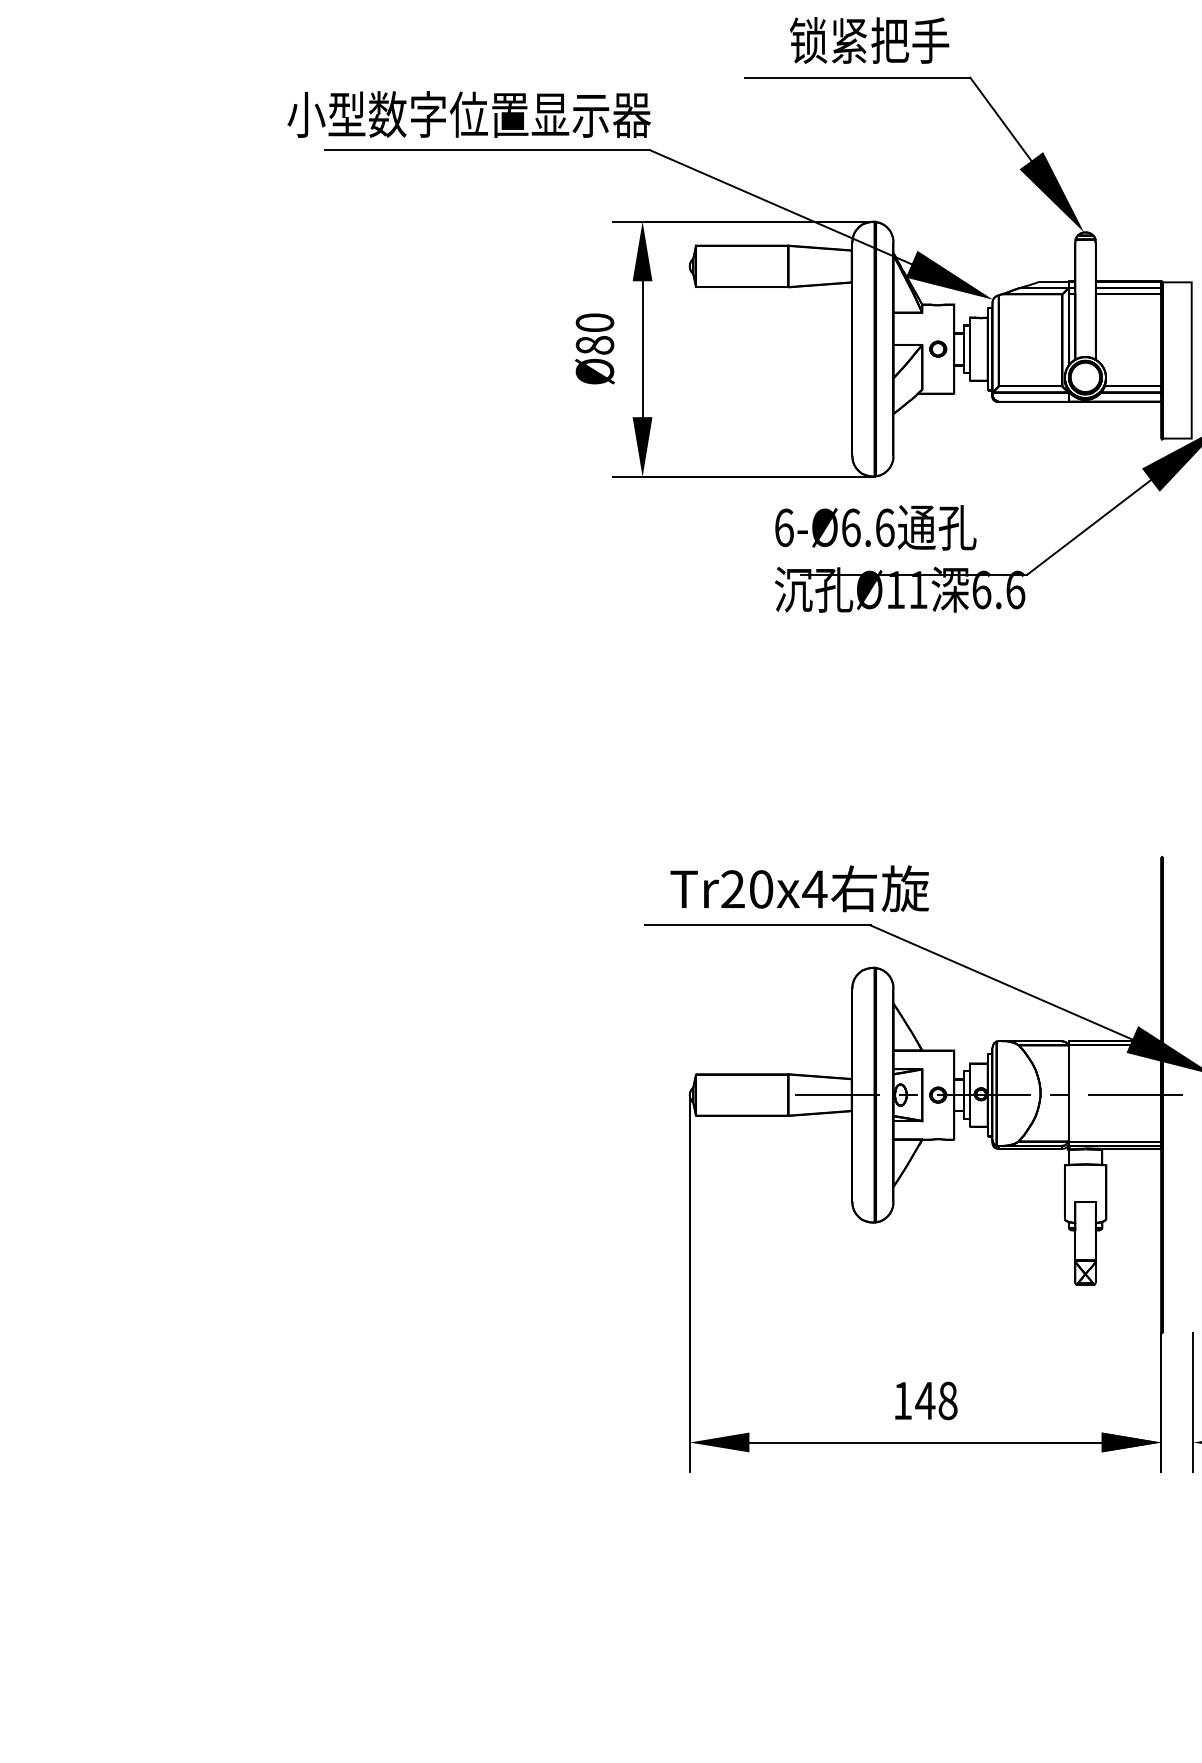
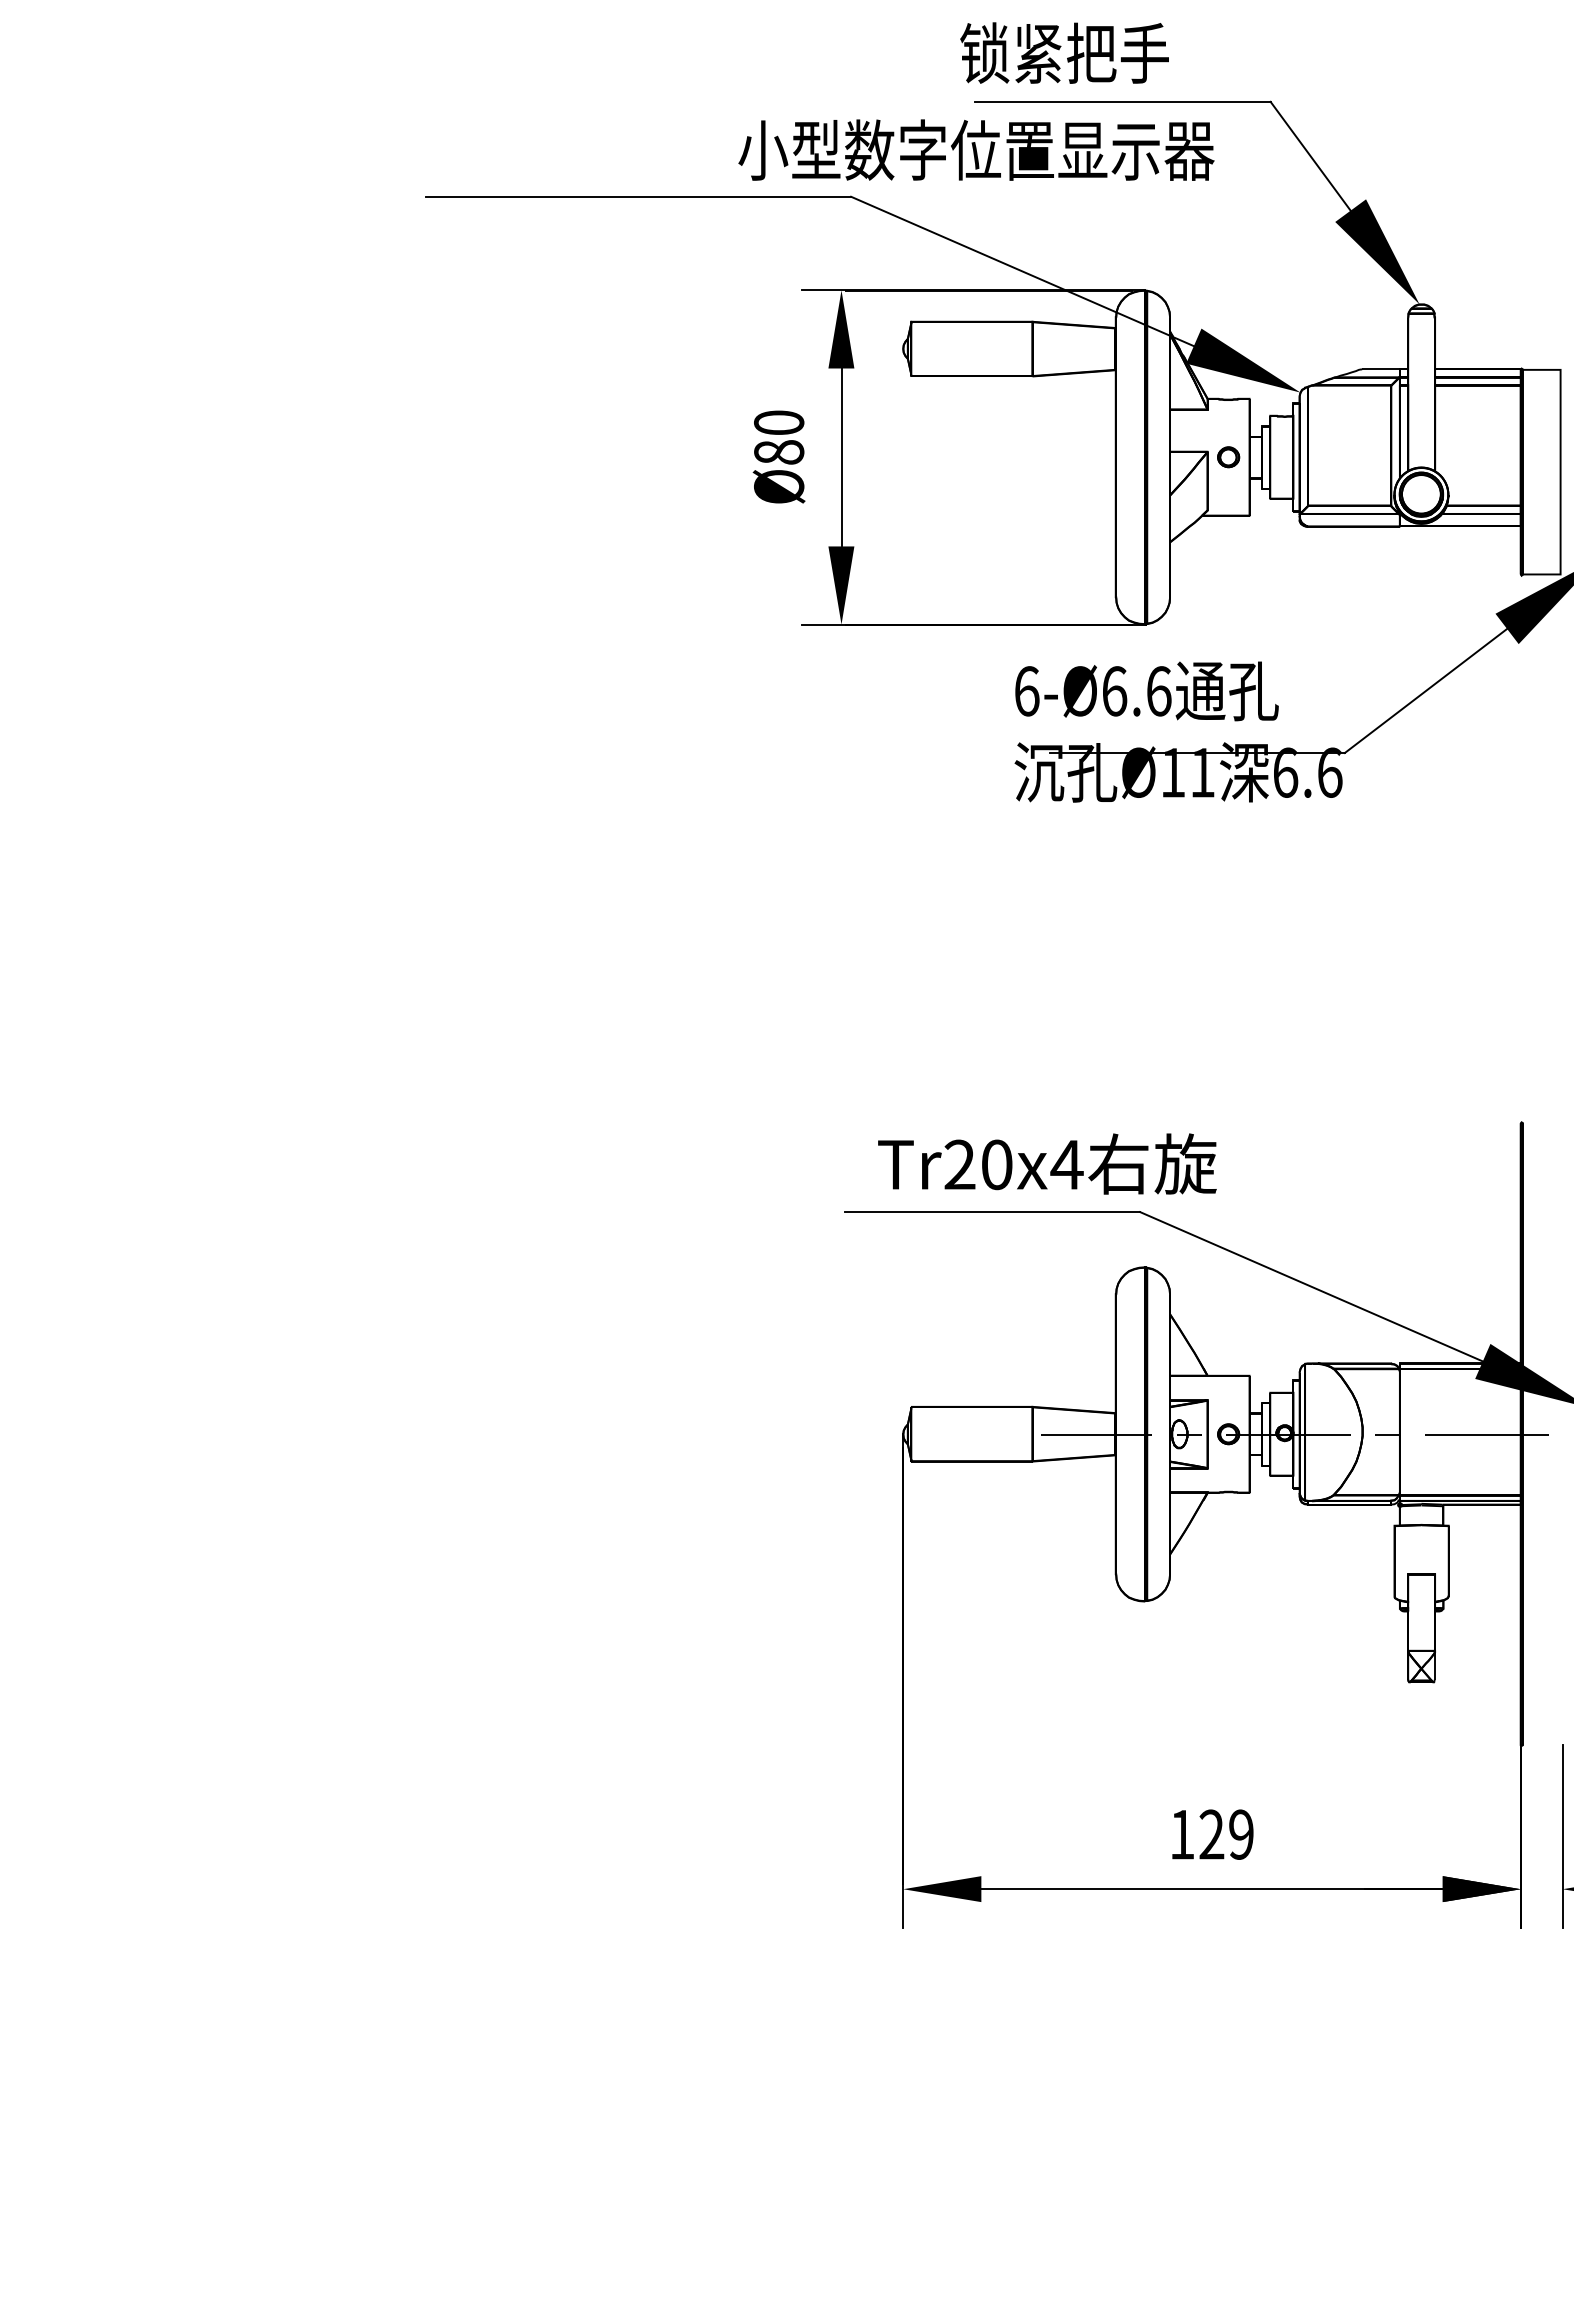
text: (869, 40) -> (1064, 52), moved
text: (469, 114) -> (976, 149), moved
text: (935, 1400) -> (1225, 1834), 148 -> 129

